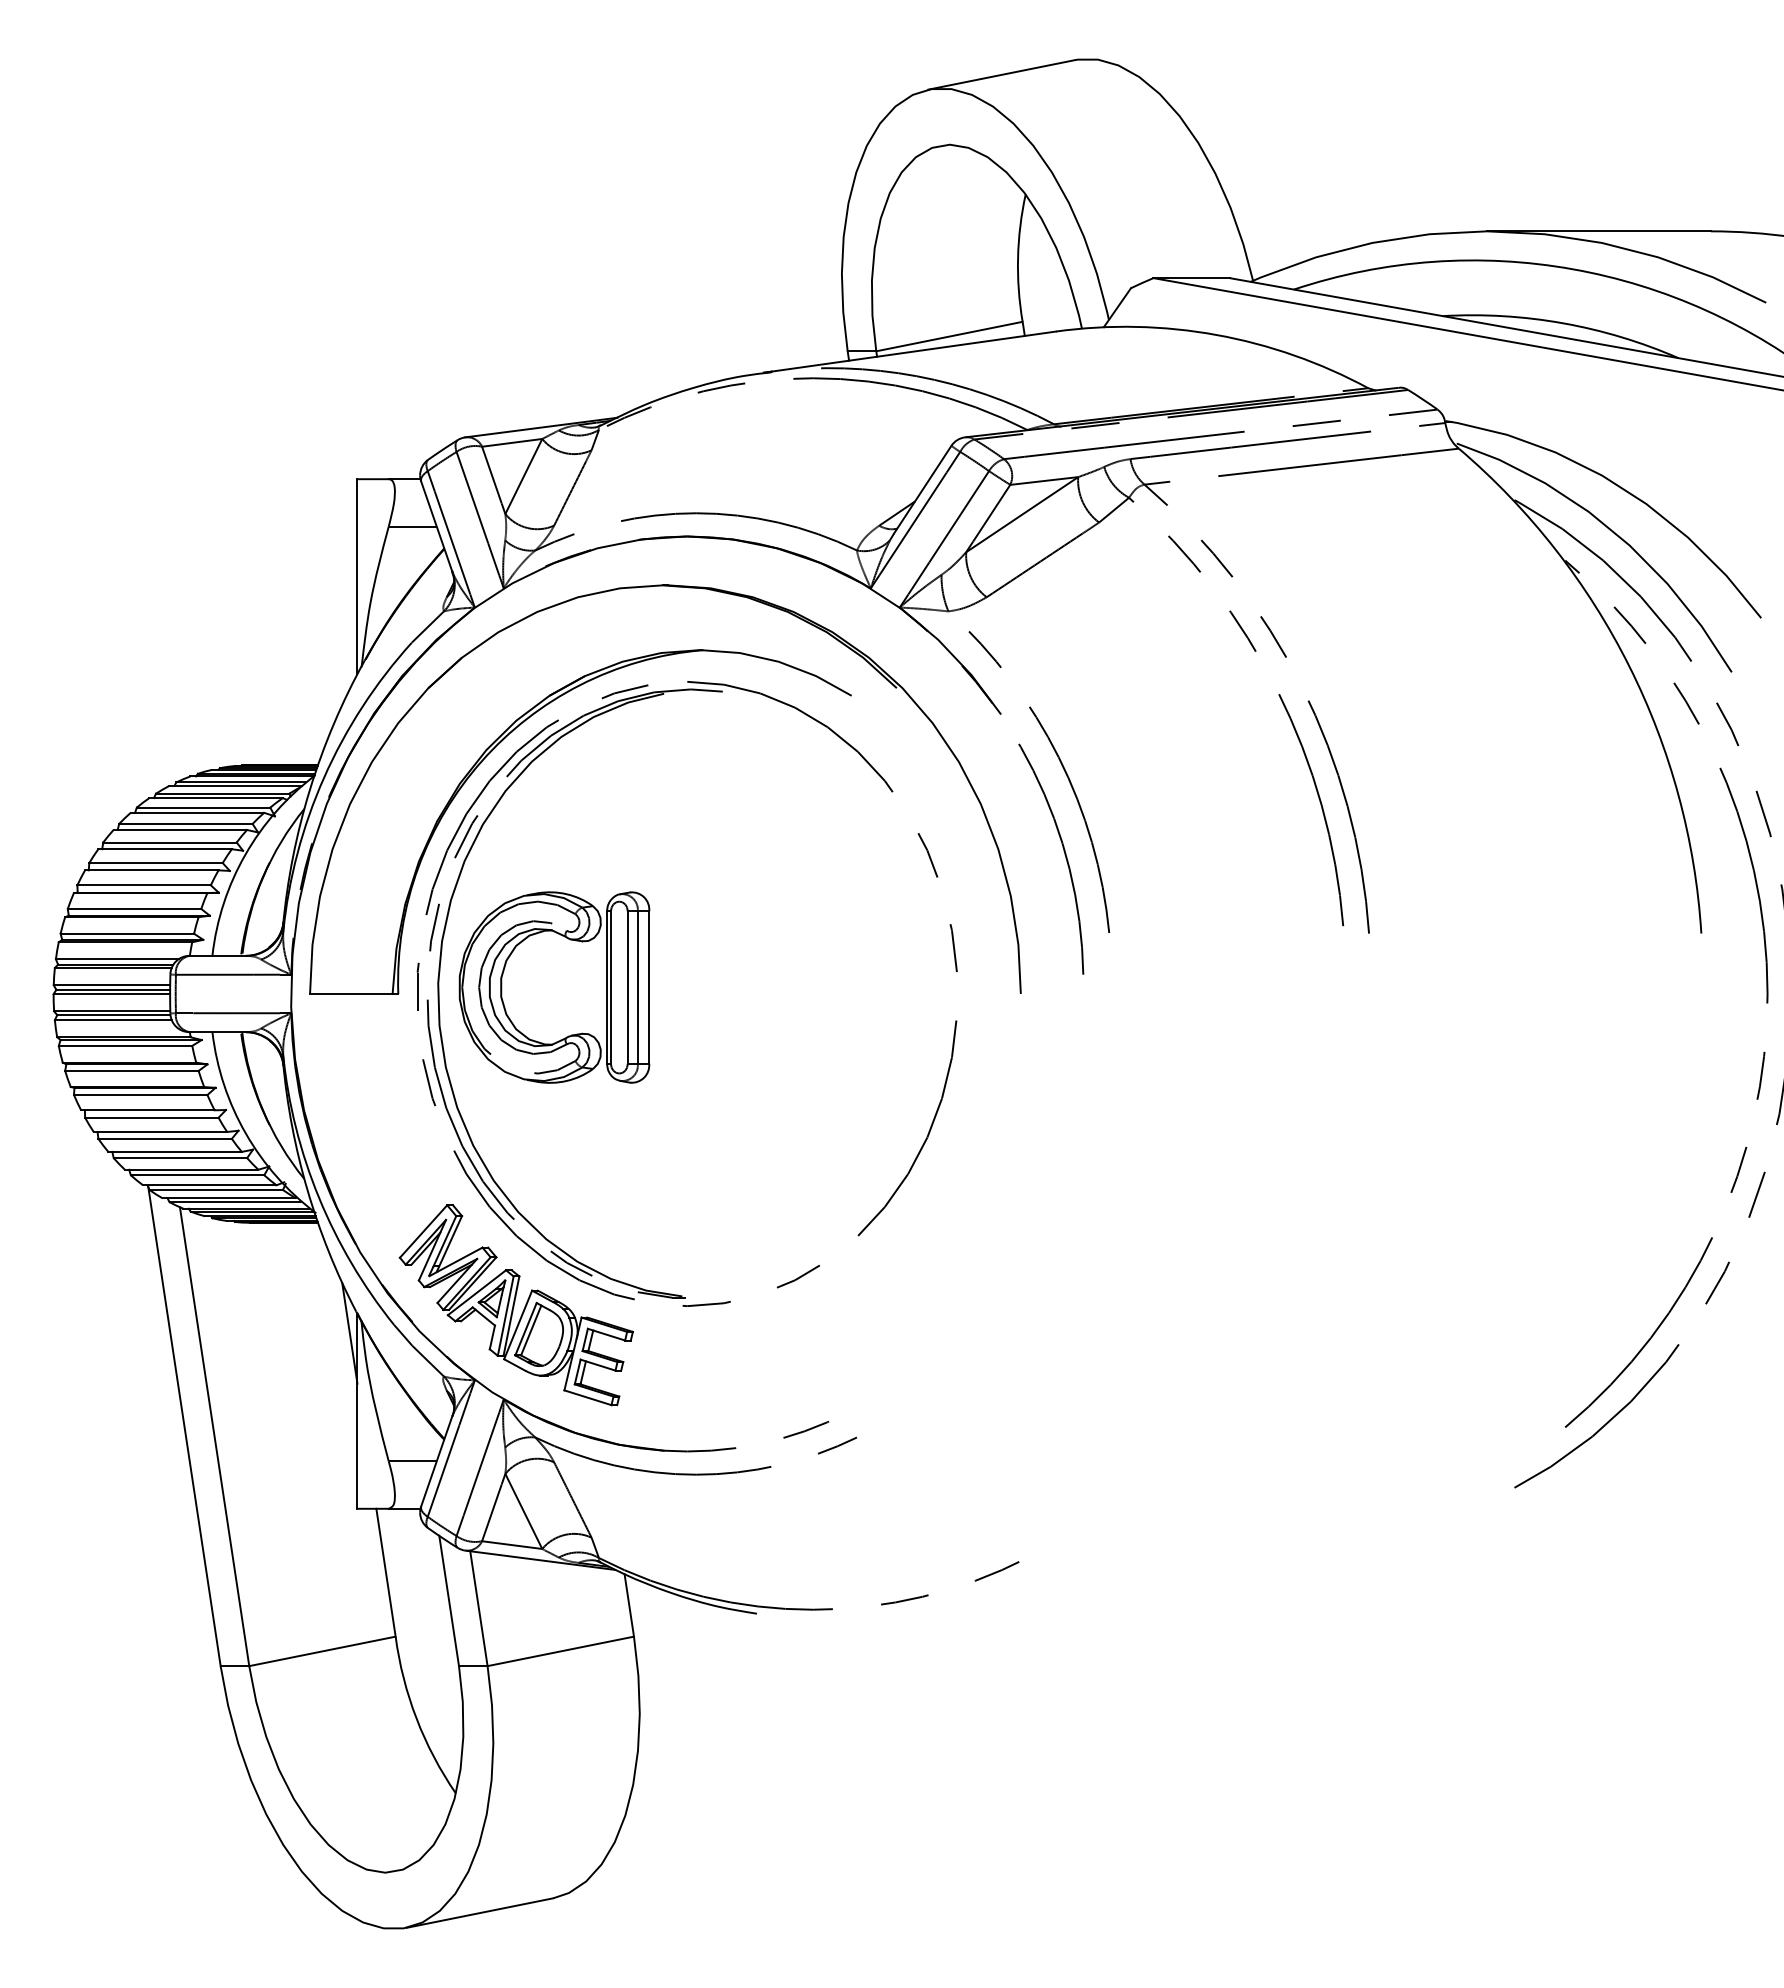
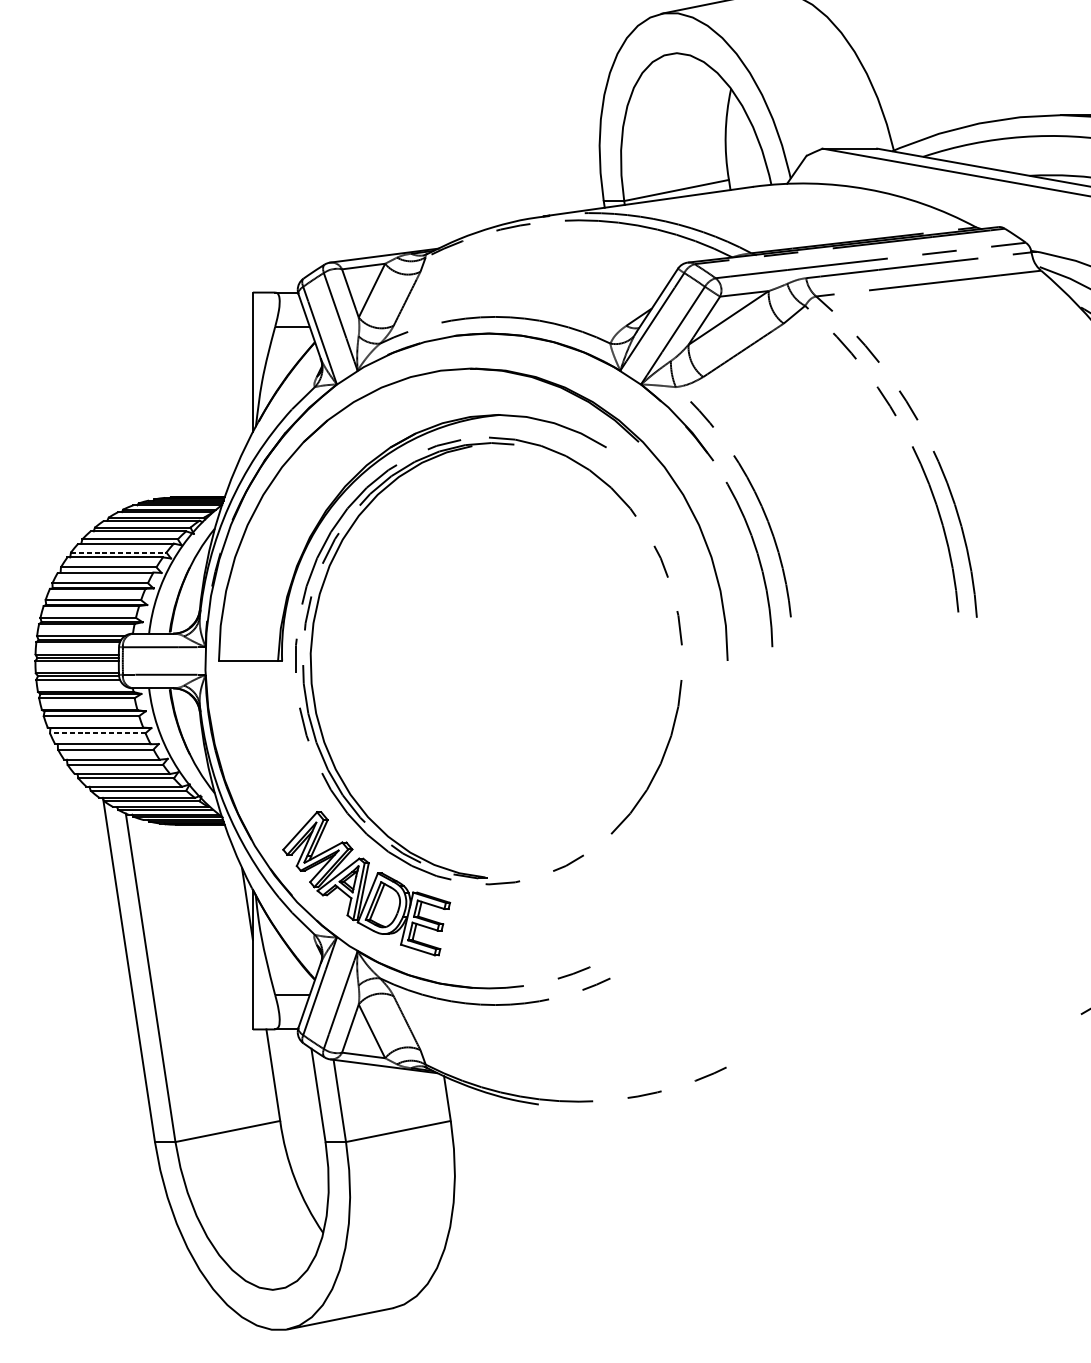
line: (169, 842) -> (118, 552), solid -> dashed
part: (570, 940) -> (405, 622), removed
line: (140, 1095) -> (97, 733), solid -> dashed

